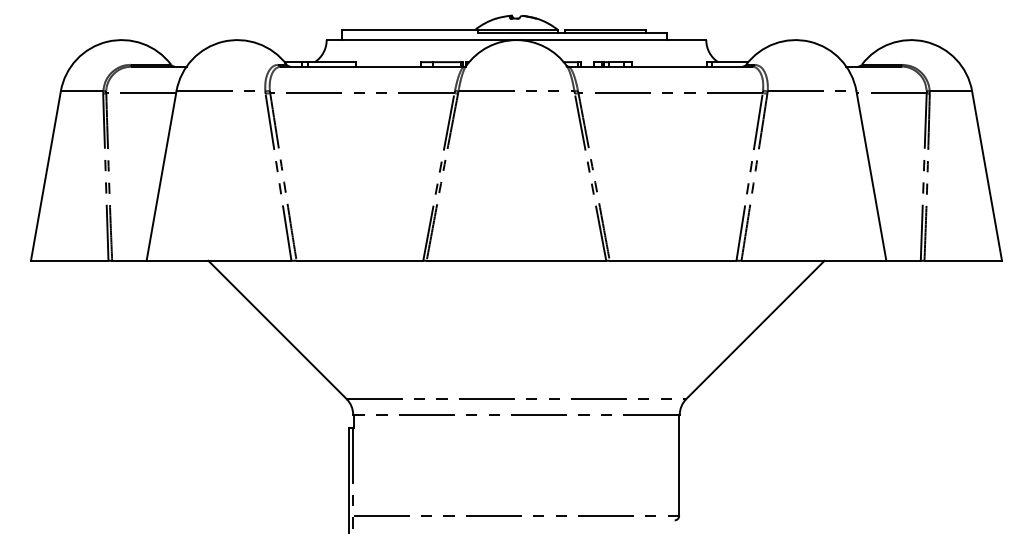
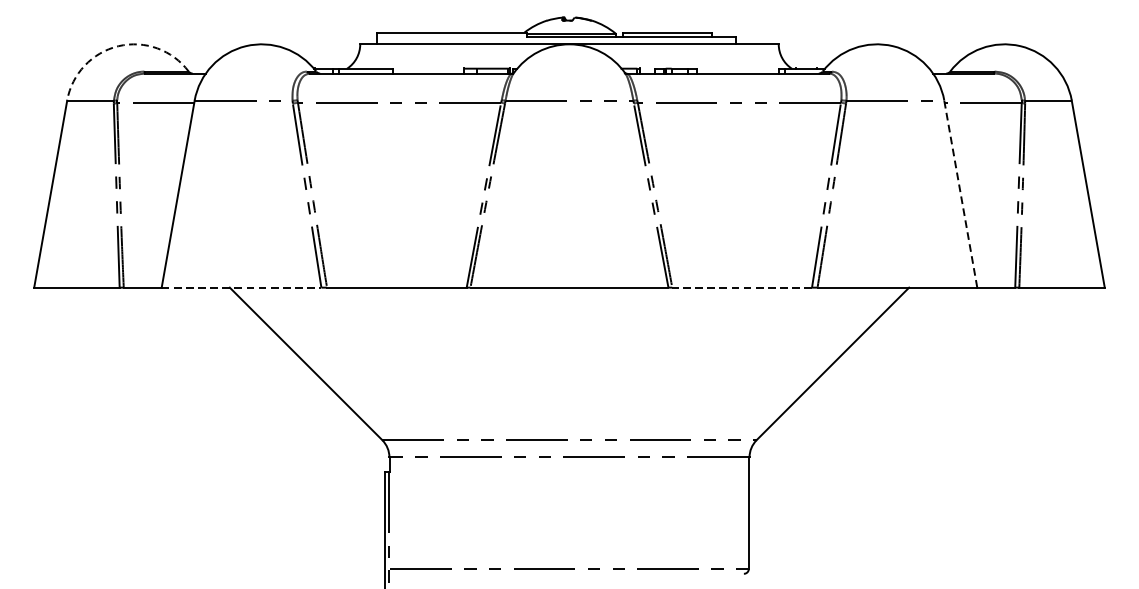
arc: (107, 41) -> (118, 45), solid -> dashed
line: (871, 175) -> (960, 193), solid -> dashed
line: (219, 260) -> (242, 287), solid -> dashed
line: (672, 260) -> (741, 287), solid -> dashed

